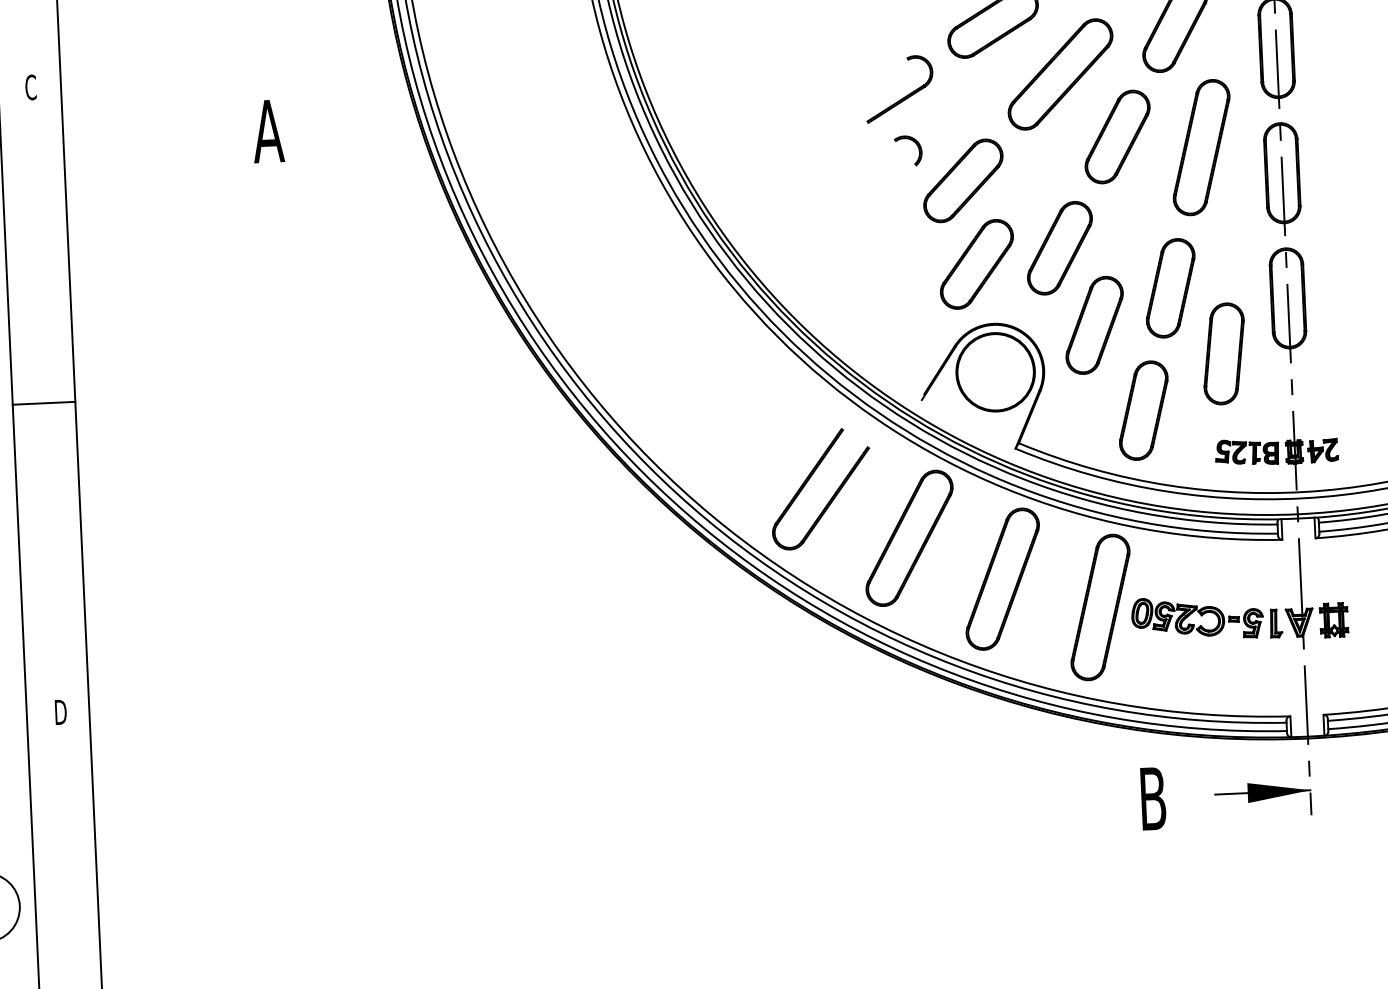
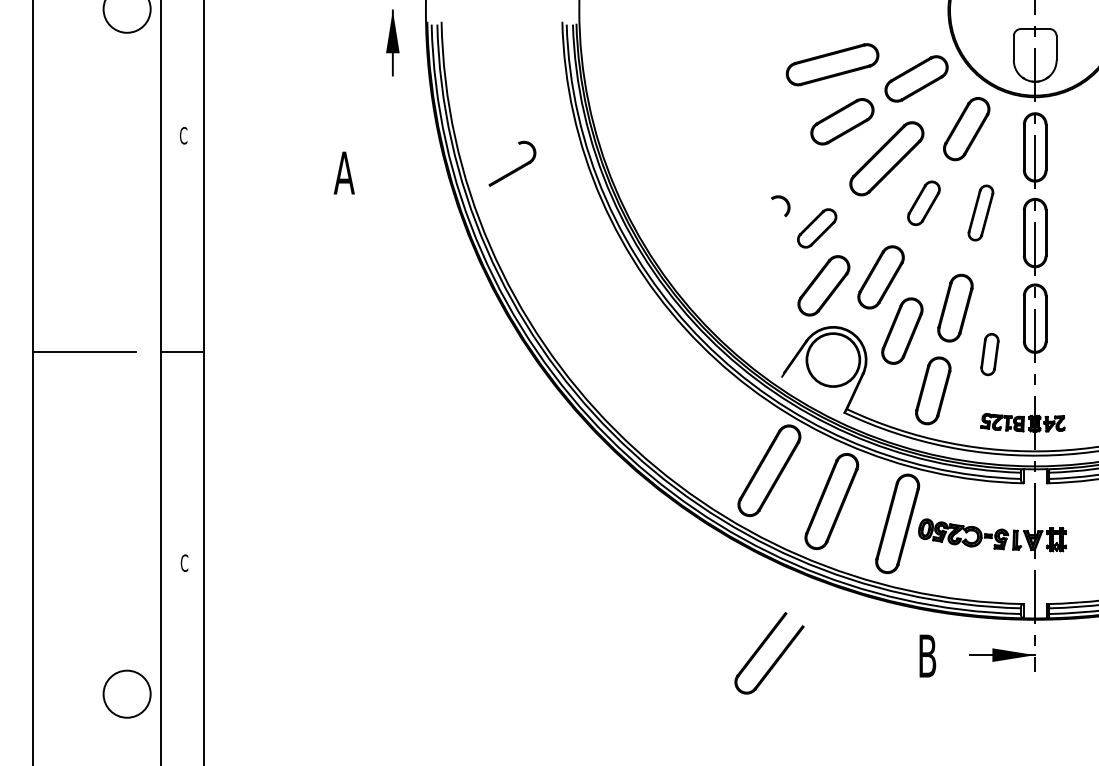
part: (899, 88) -> (512, 163), moved
part: (1117, 137) -> (923, 203), size x0.7
part: (1200, 146) -> (980, 212), size x0.6
part: (962, 181) -> (816, 228), size x0.7
part: (1223, 353) -> (989, 354), size x0.6
part: (831, 496) -> (776, 658), moved
text: (60, 711) -> (184, 562), D -> C

